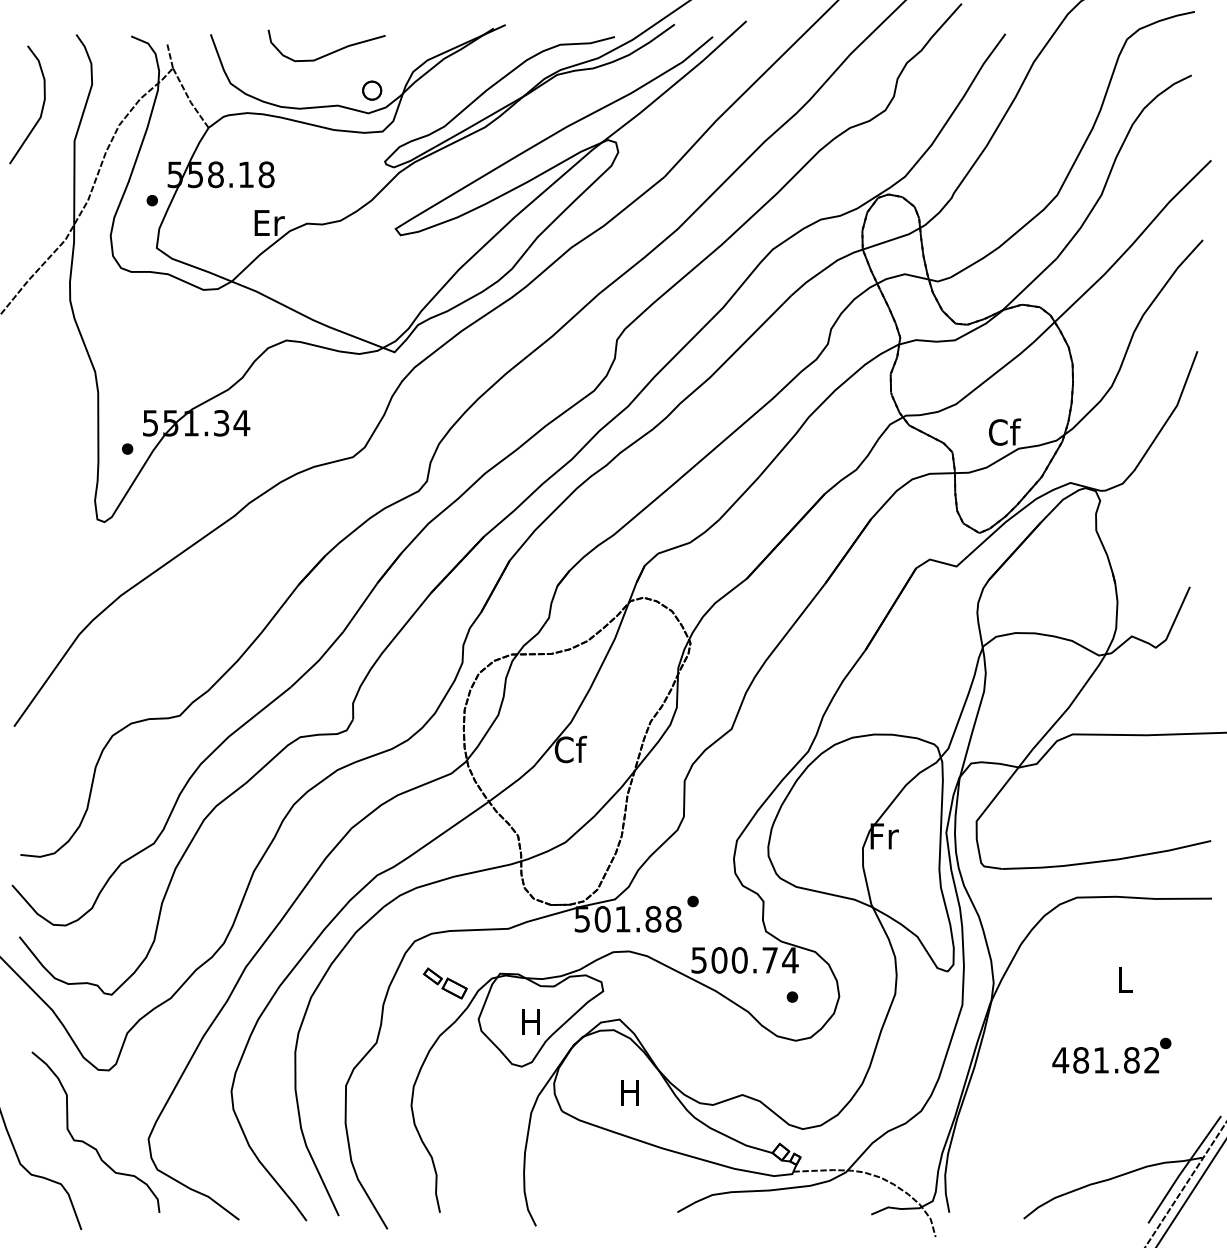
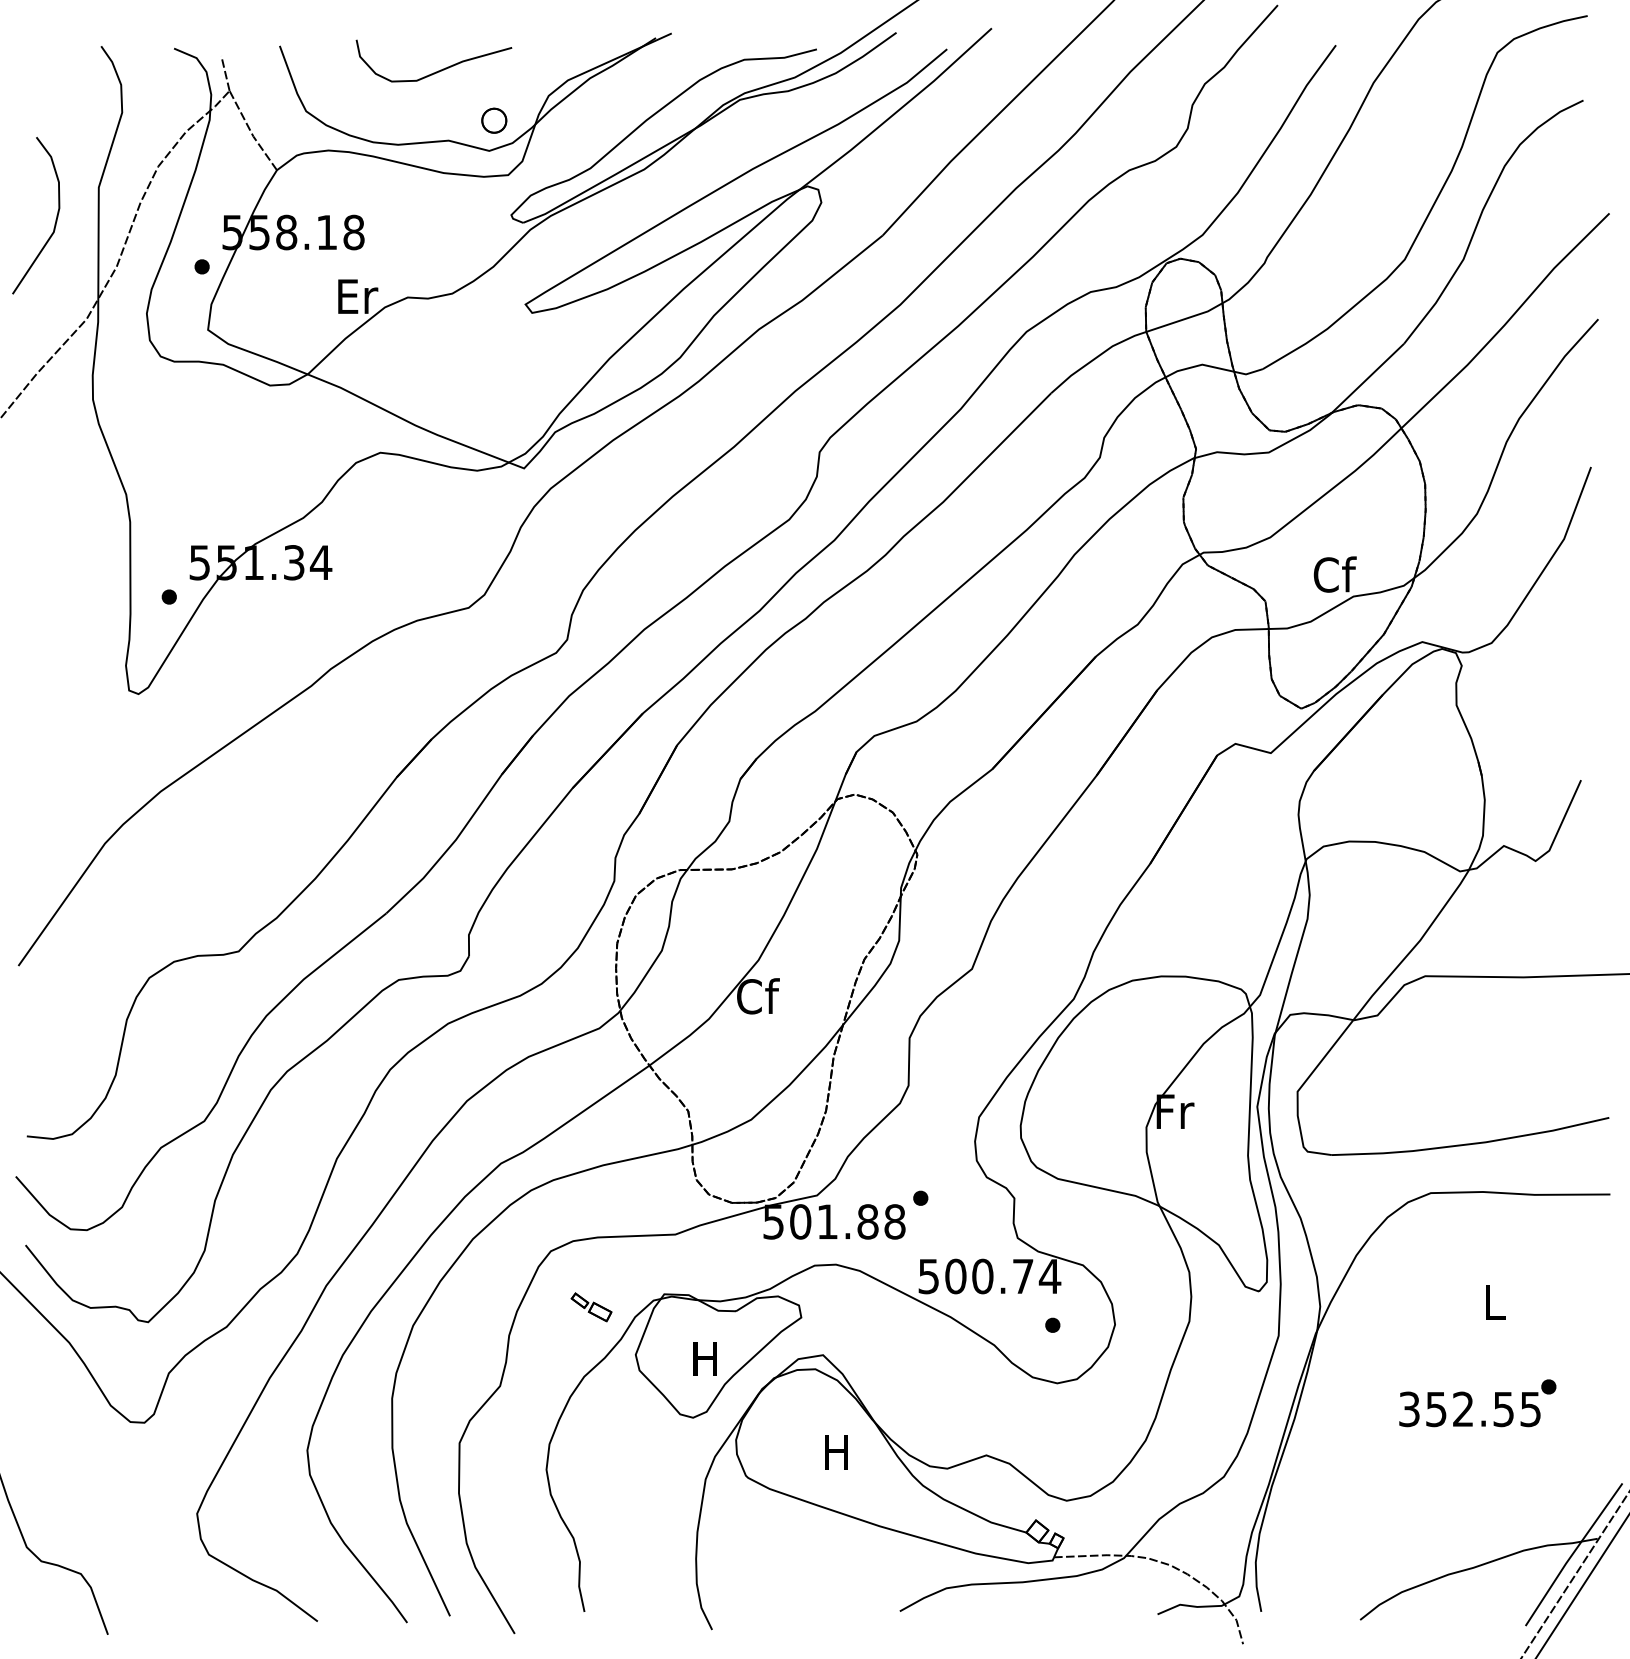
curve: (41, 107) -> (55, 219), moved
part: (445, 983) -> (591, 1307), size x0.7
text: (1106, 1060) -> (1469, 1409), 481.82 -> 352.55
curve: (88, 1143) -> (117, 1520), removed

